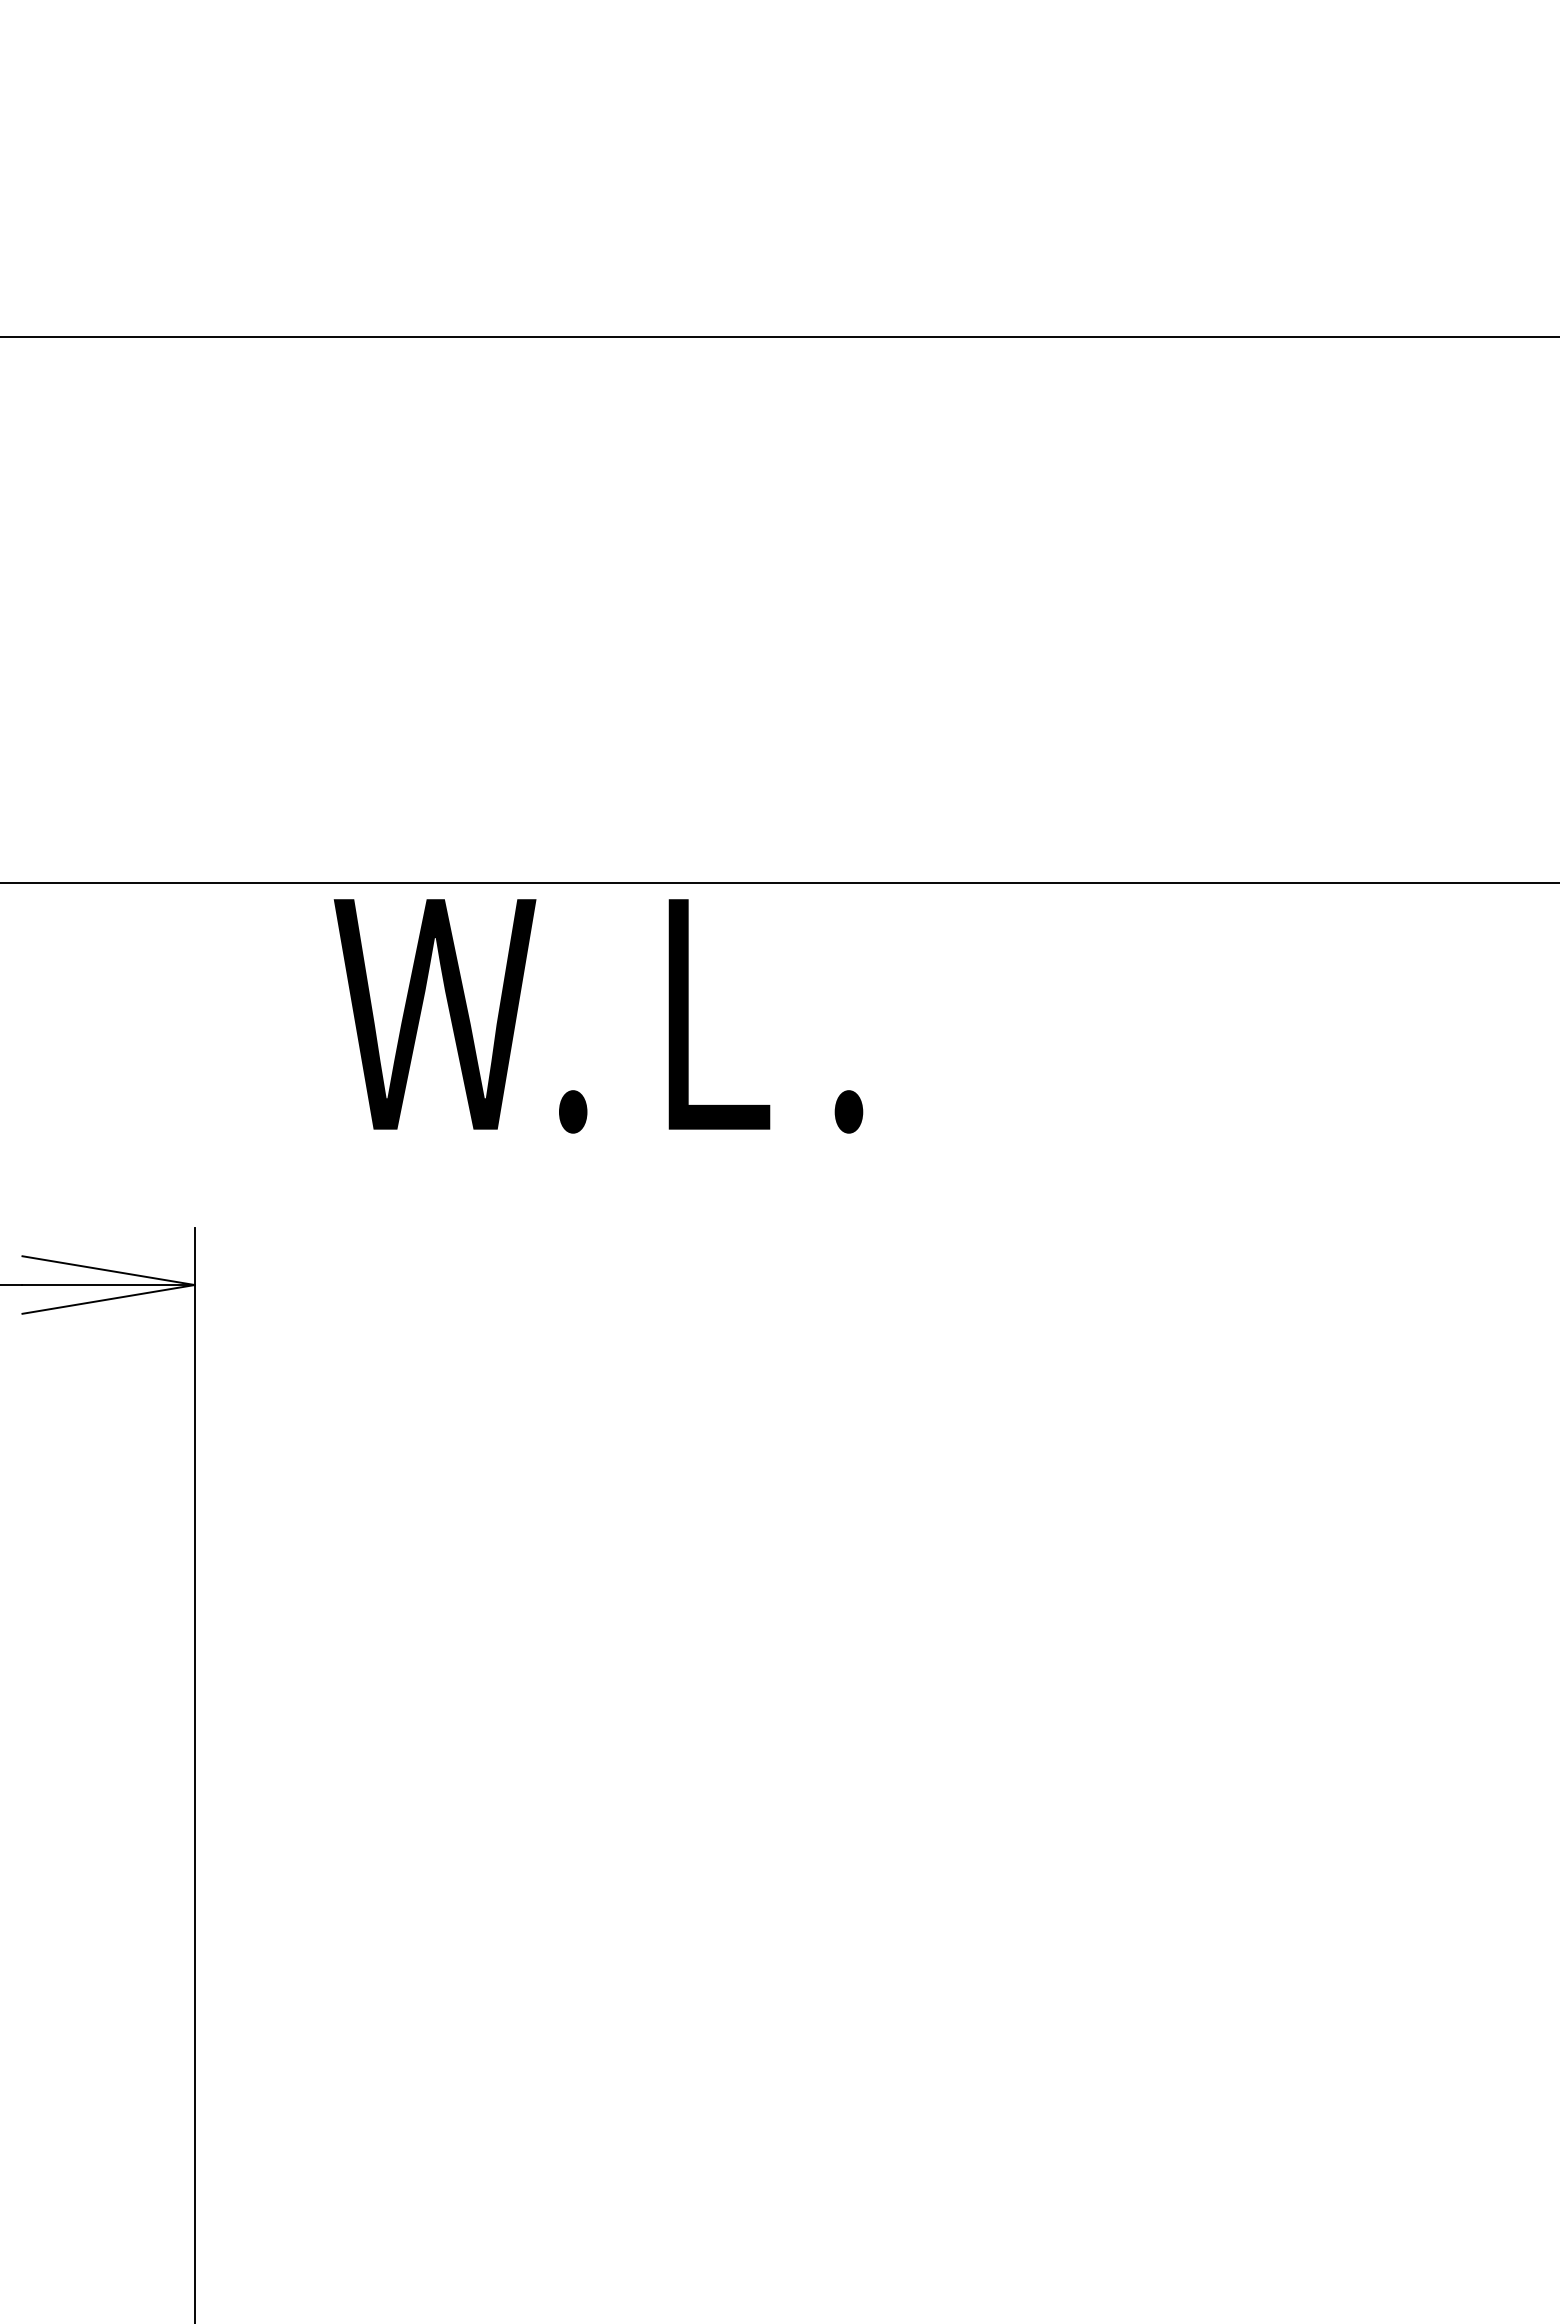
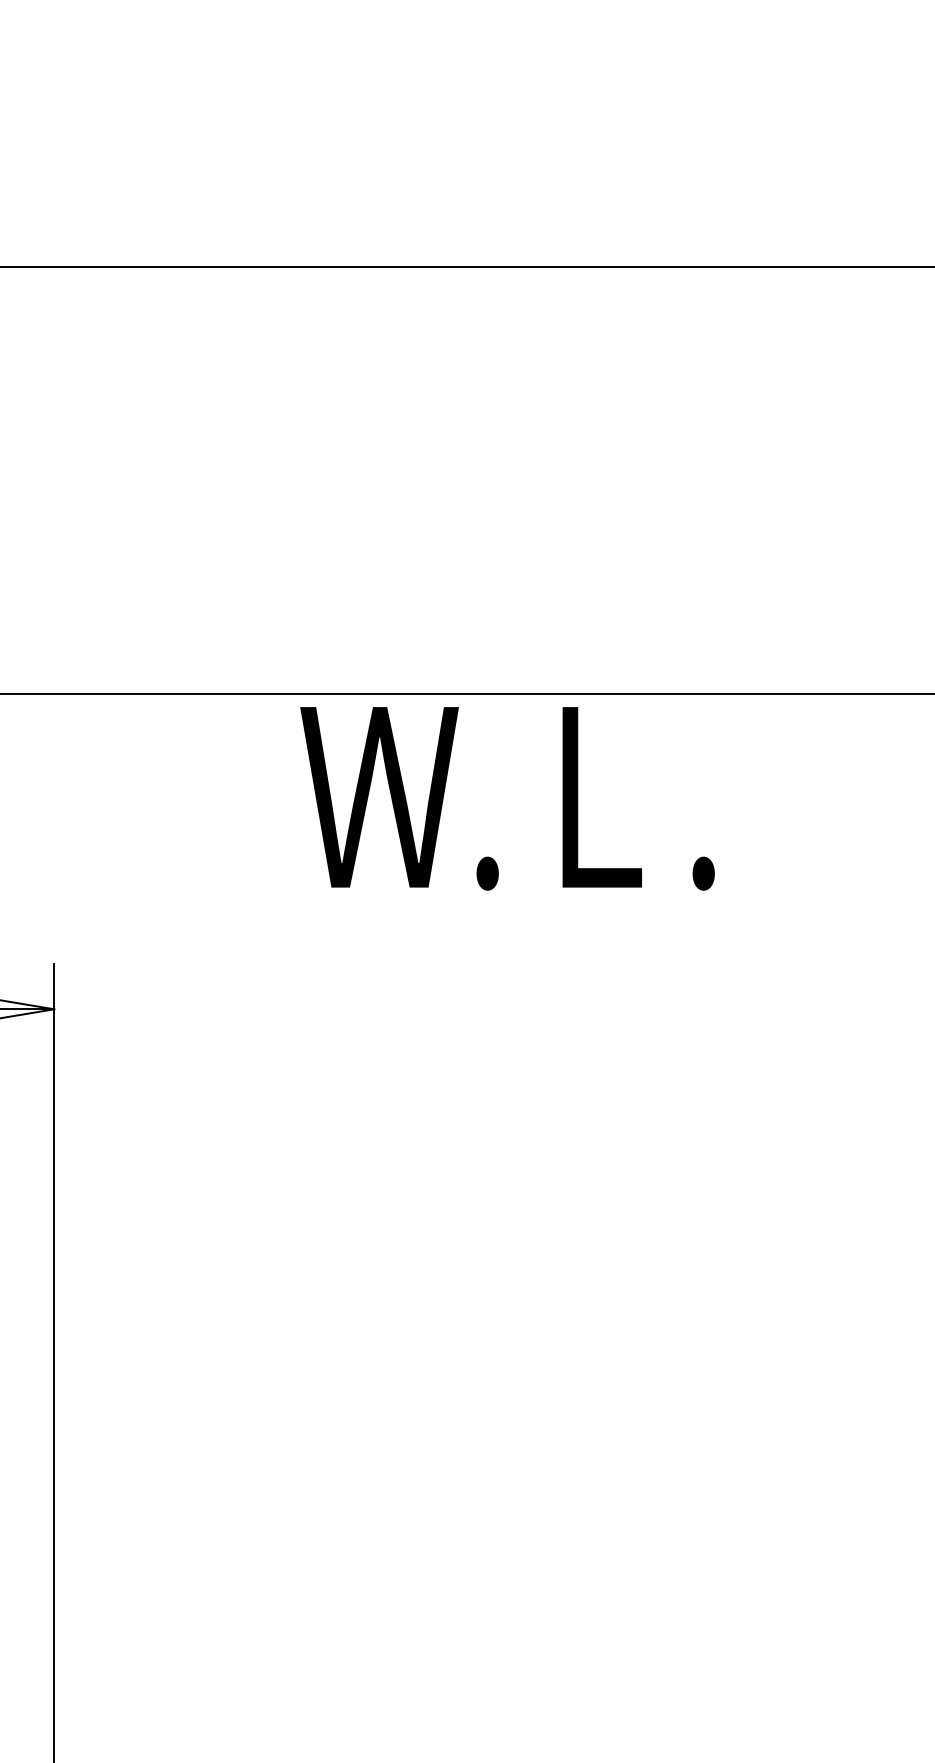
text: (598, 1016) -> (507, 798), moved

